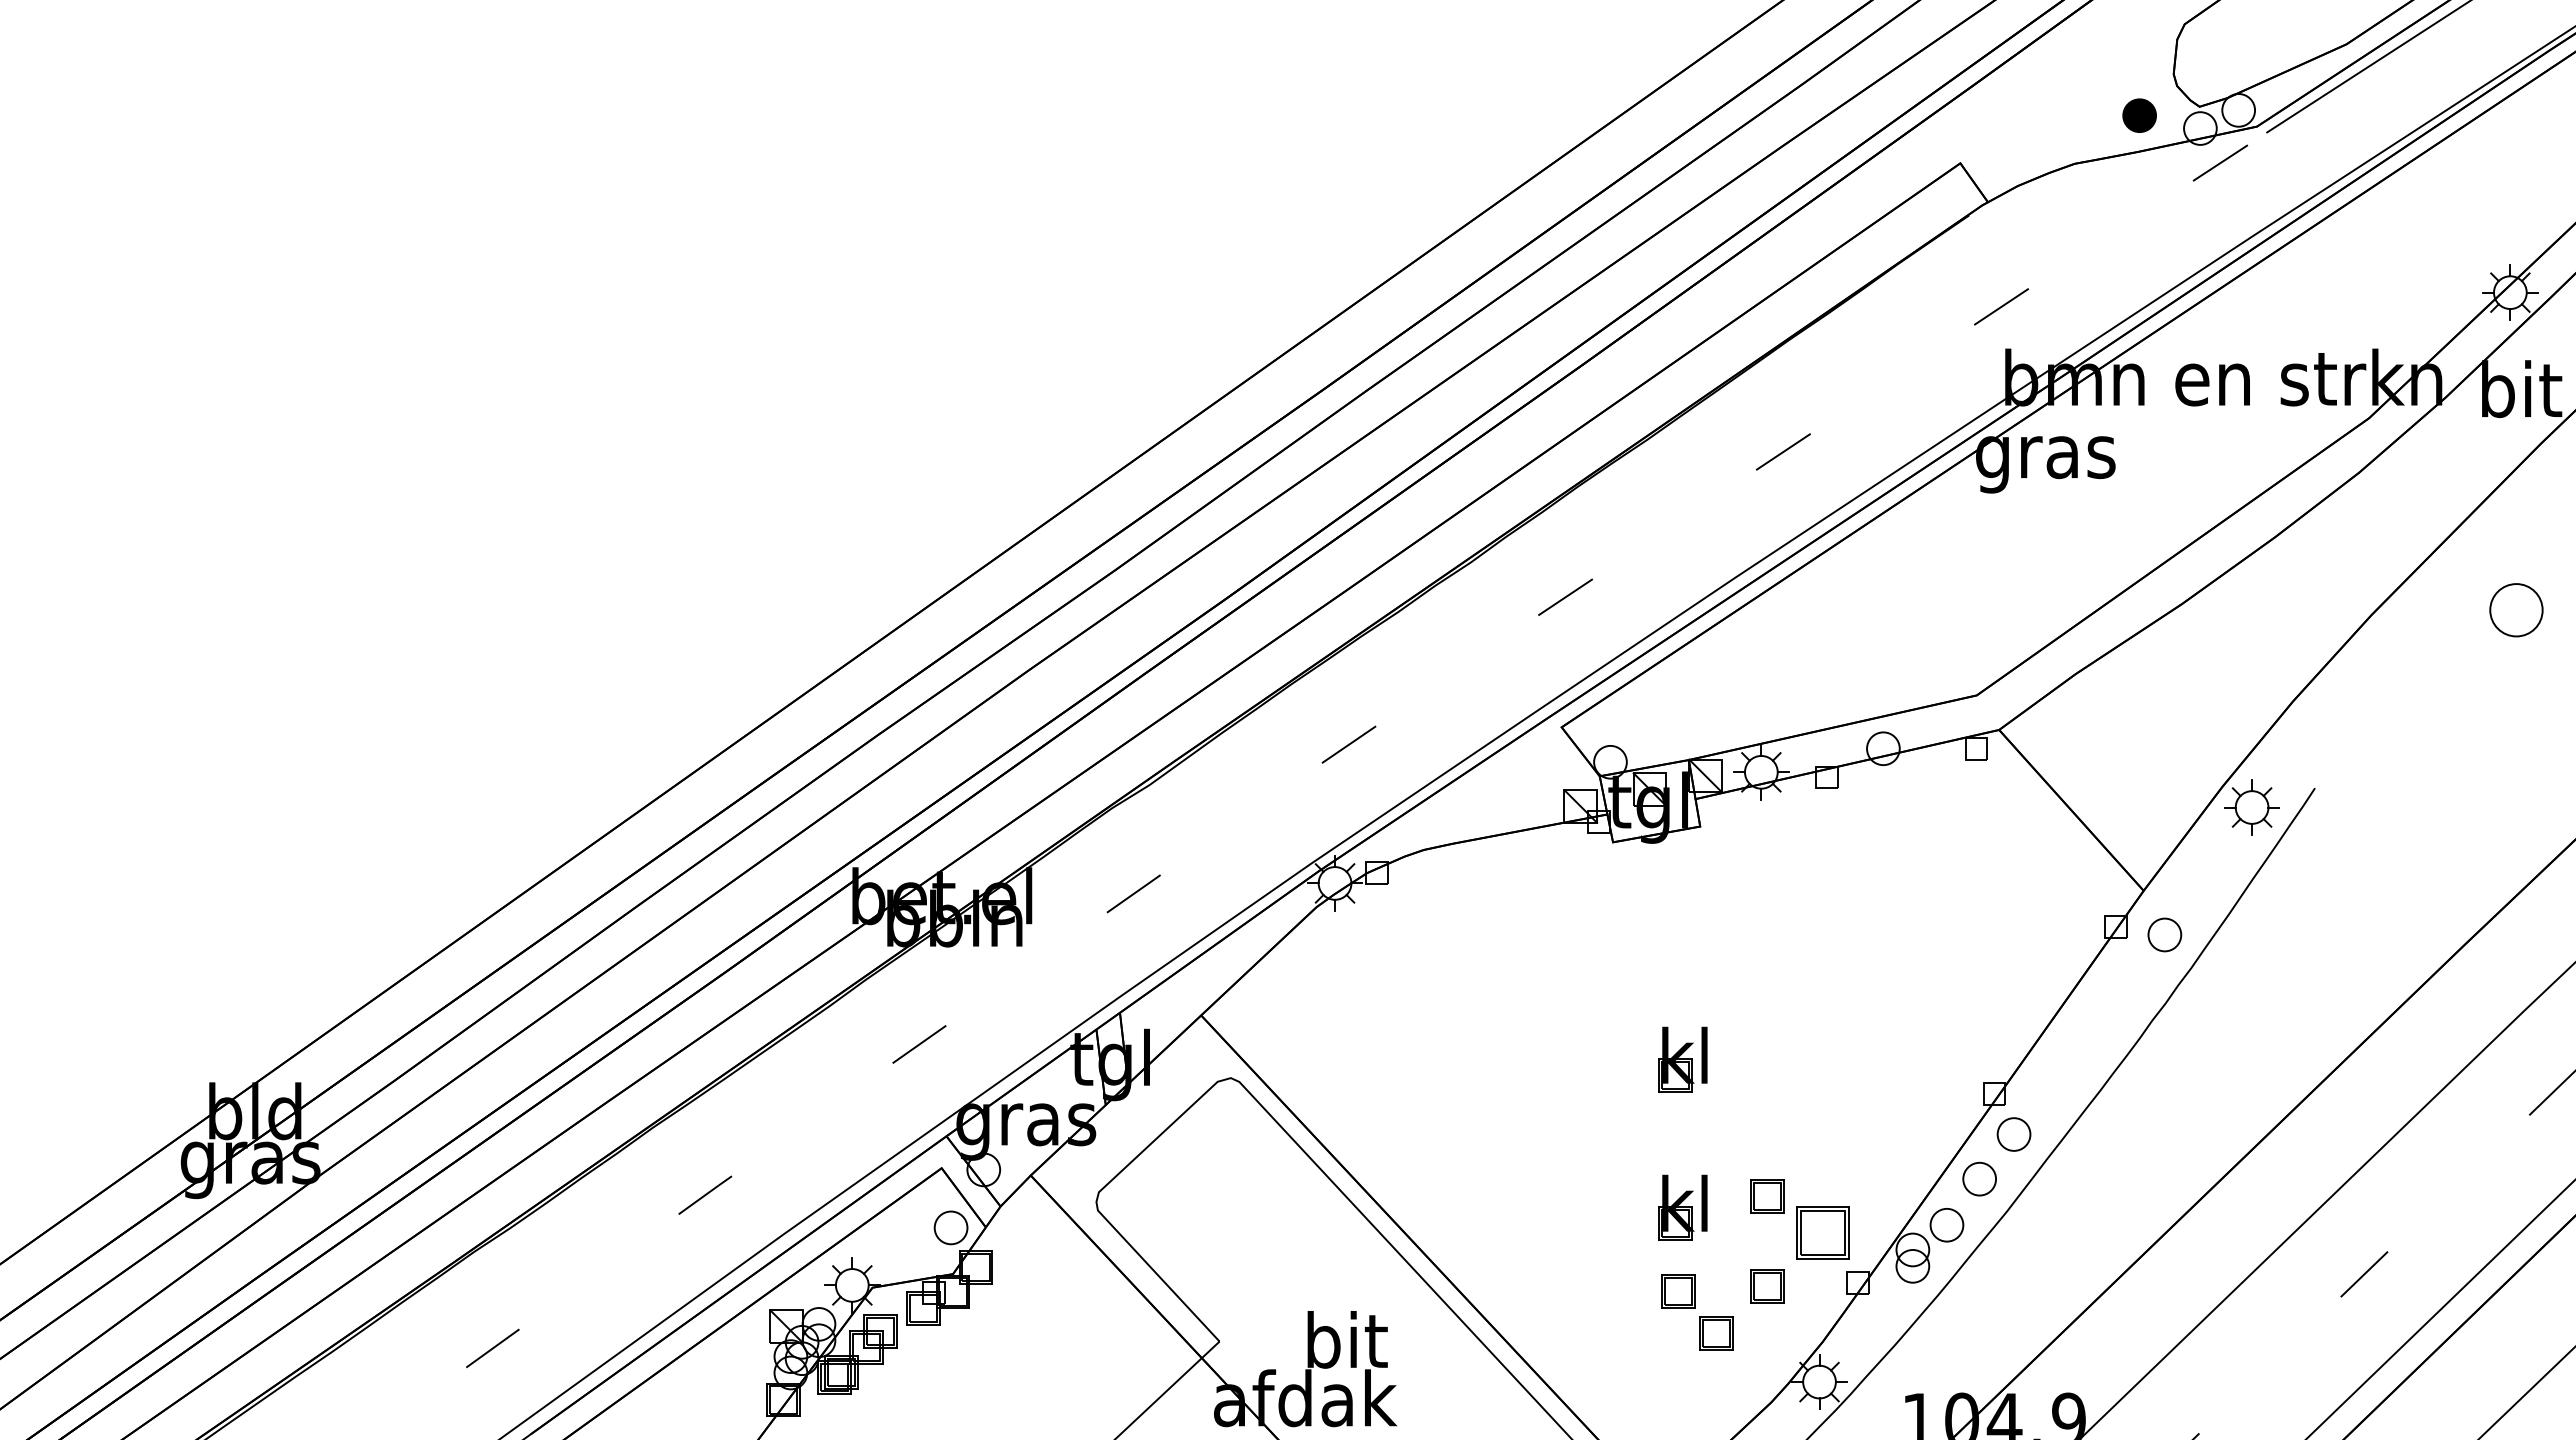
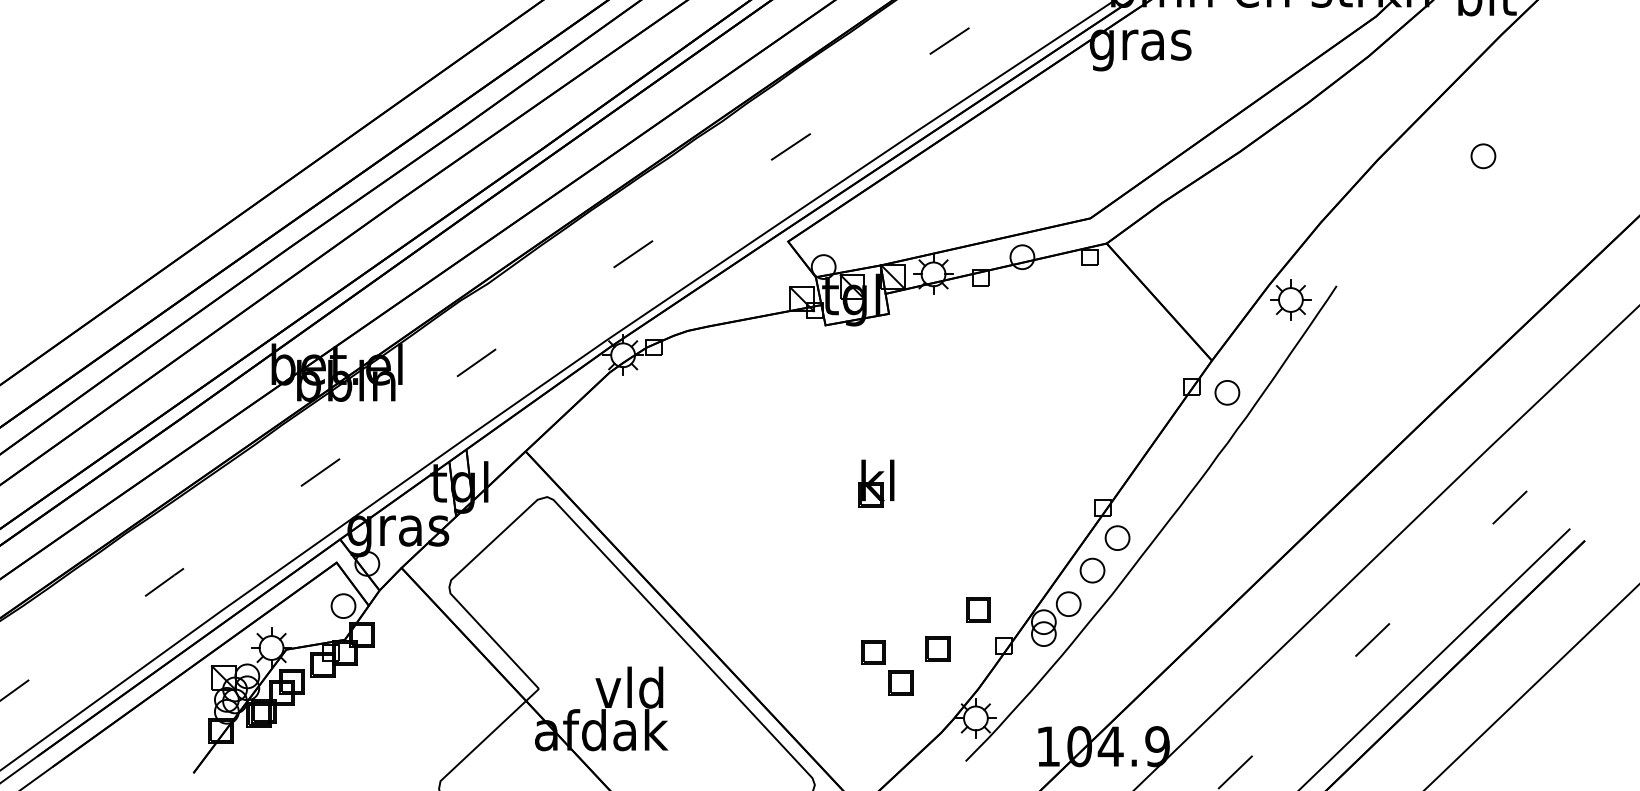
part: (2516, 609) -> (1483, 155), size x0.62
part: (1767, 1196) -> (938, 583), removed
part: (1682, 1207) -> (876, 591), removed
part: (1822, 1233) -> (978, 610), size x0.62
text: (1343, 1339) -> (629, 687), bit -> vld

